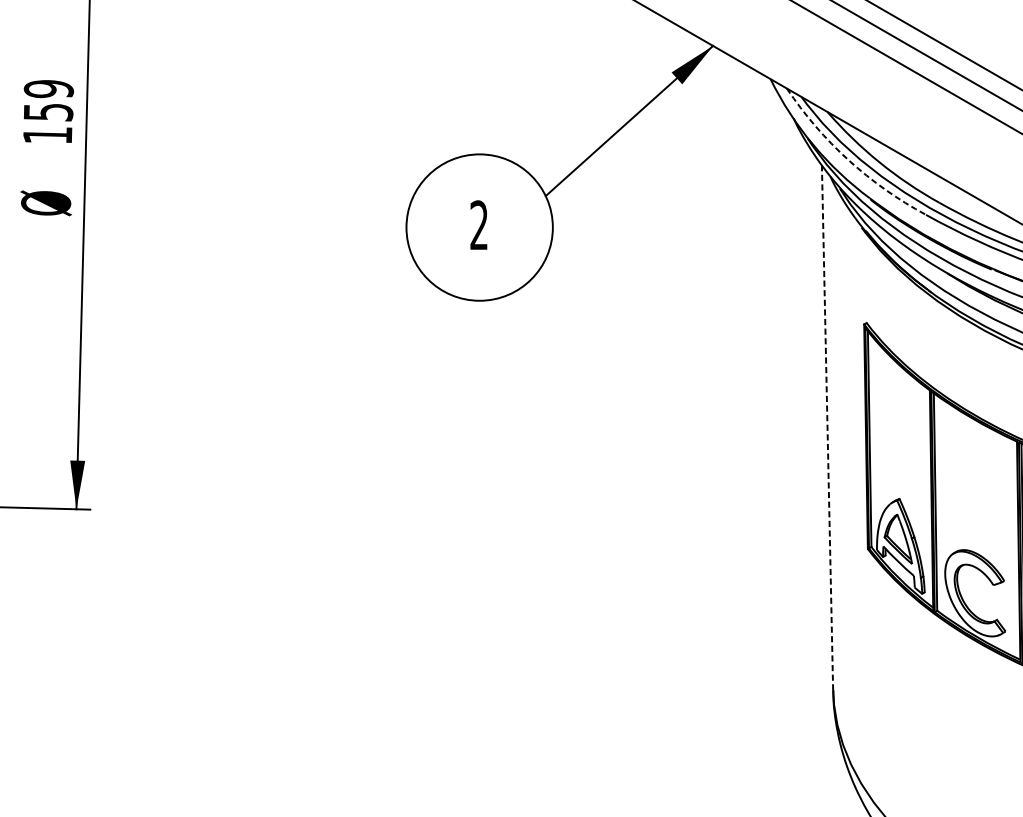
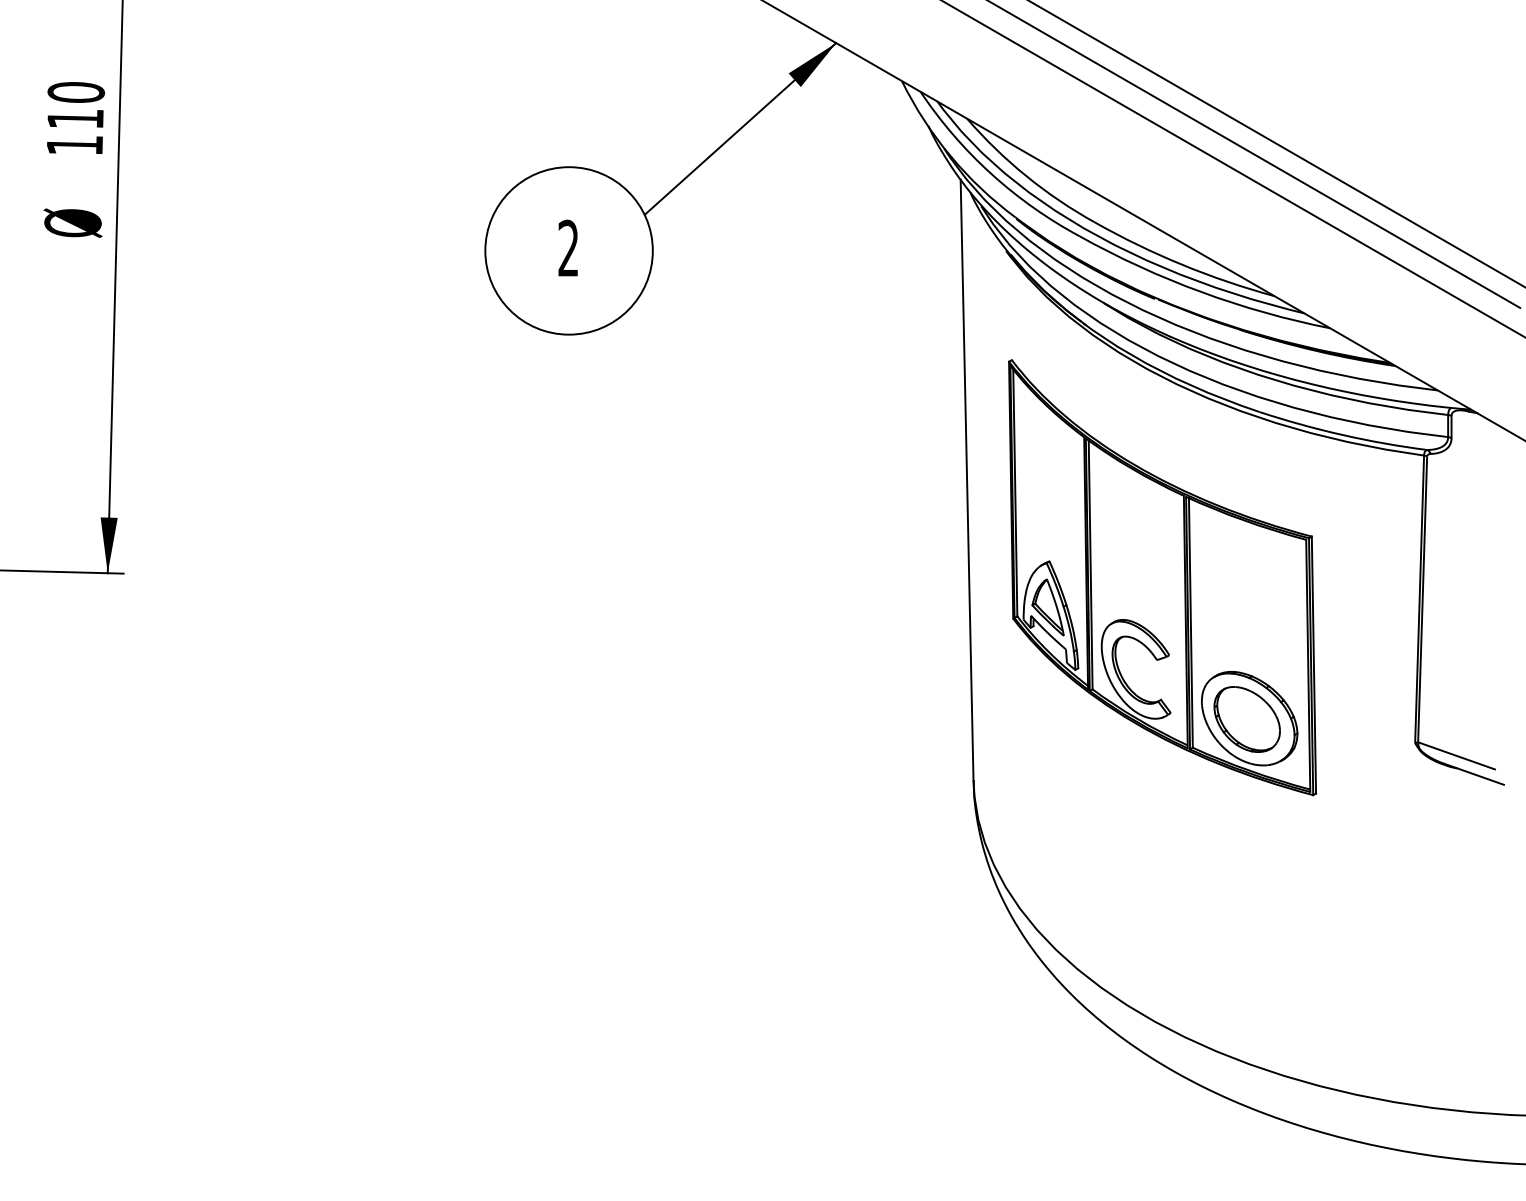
text: (49, 100) -> (76, 105), 159 -> 110
arc: (848, 159) -> (991, 173), dashed -> solid
line: (827, 428) -> (967, 480), dashed -> solid

